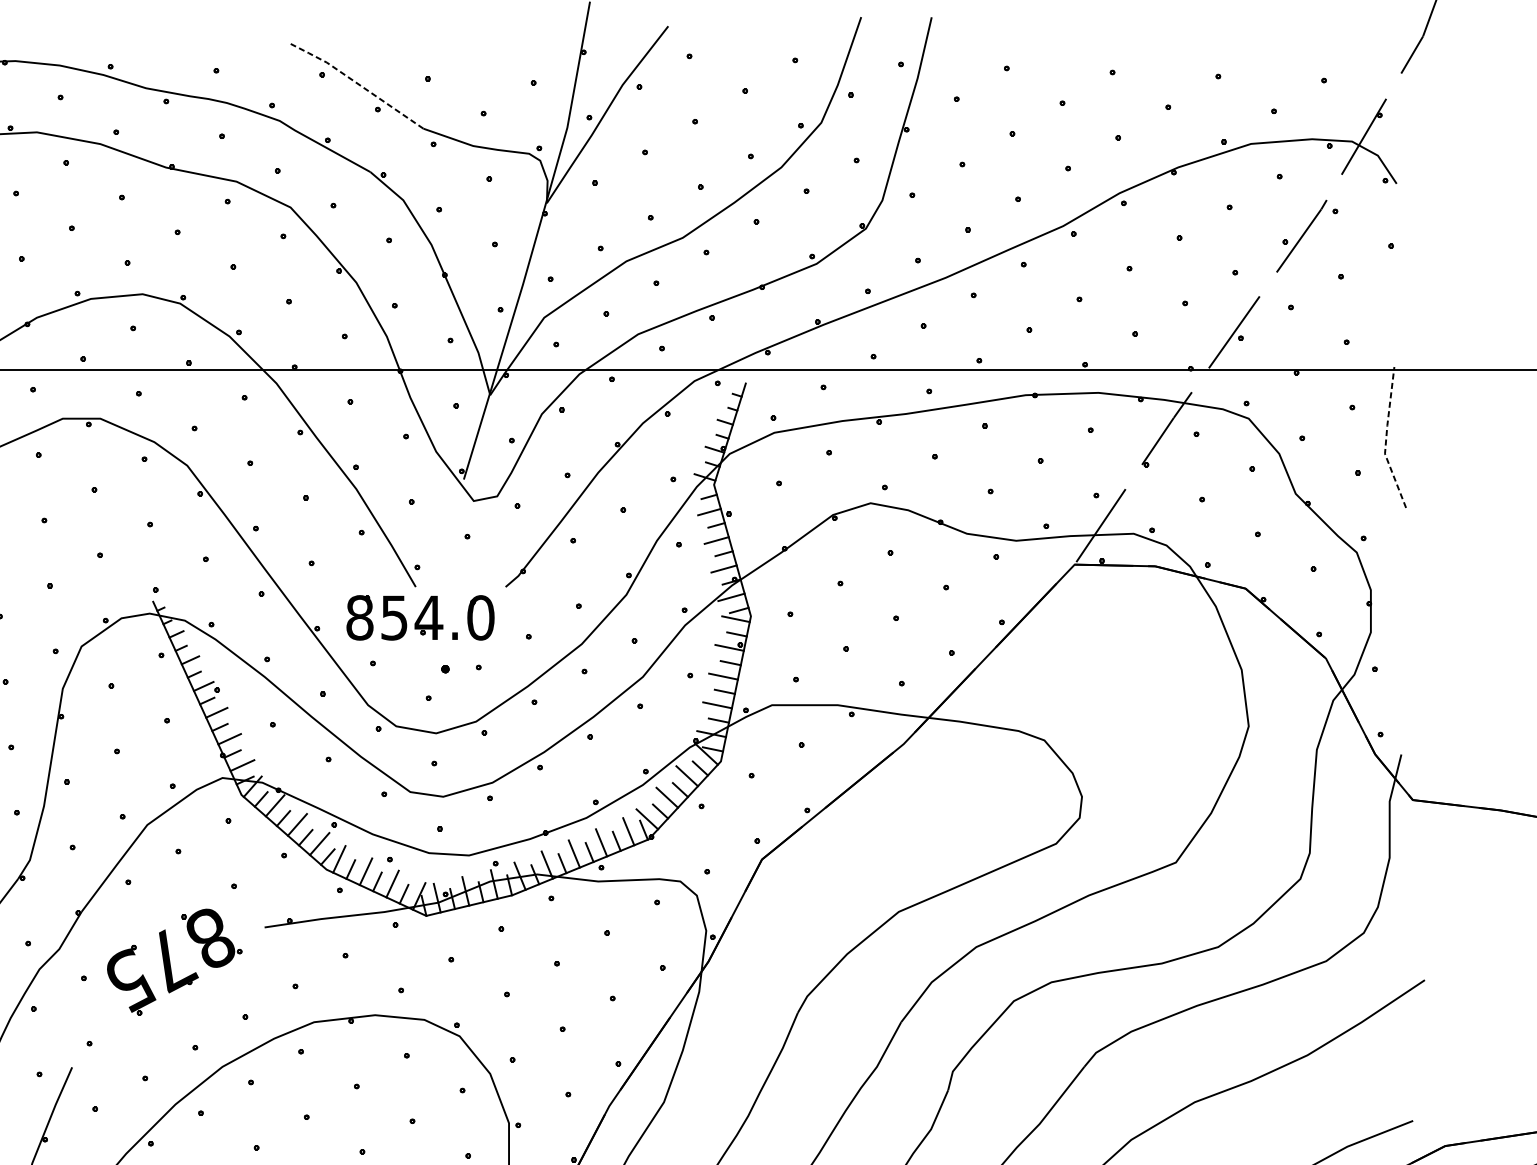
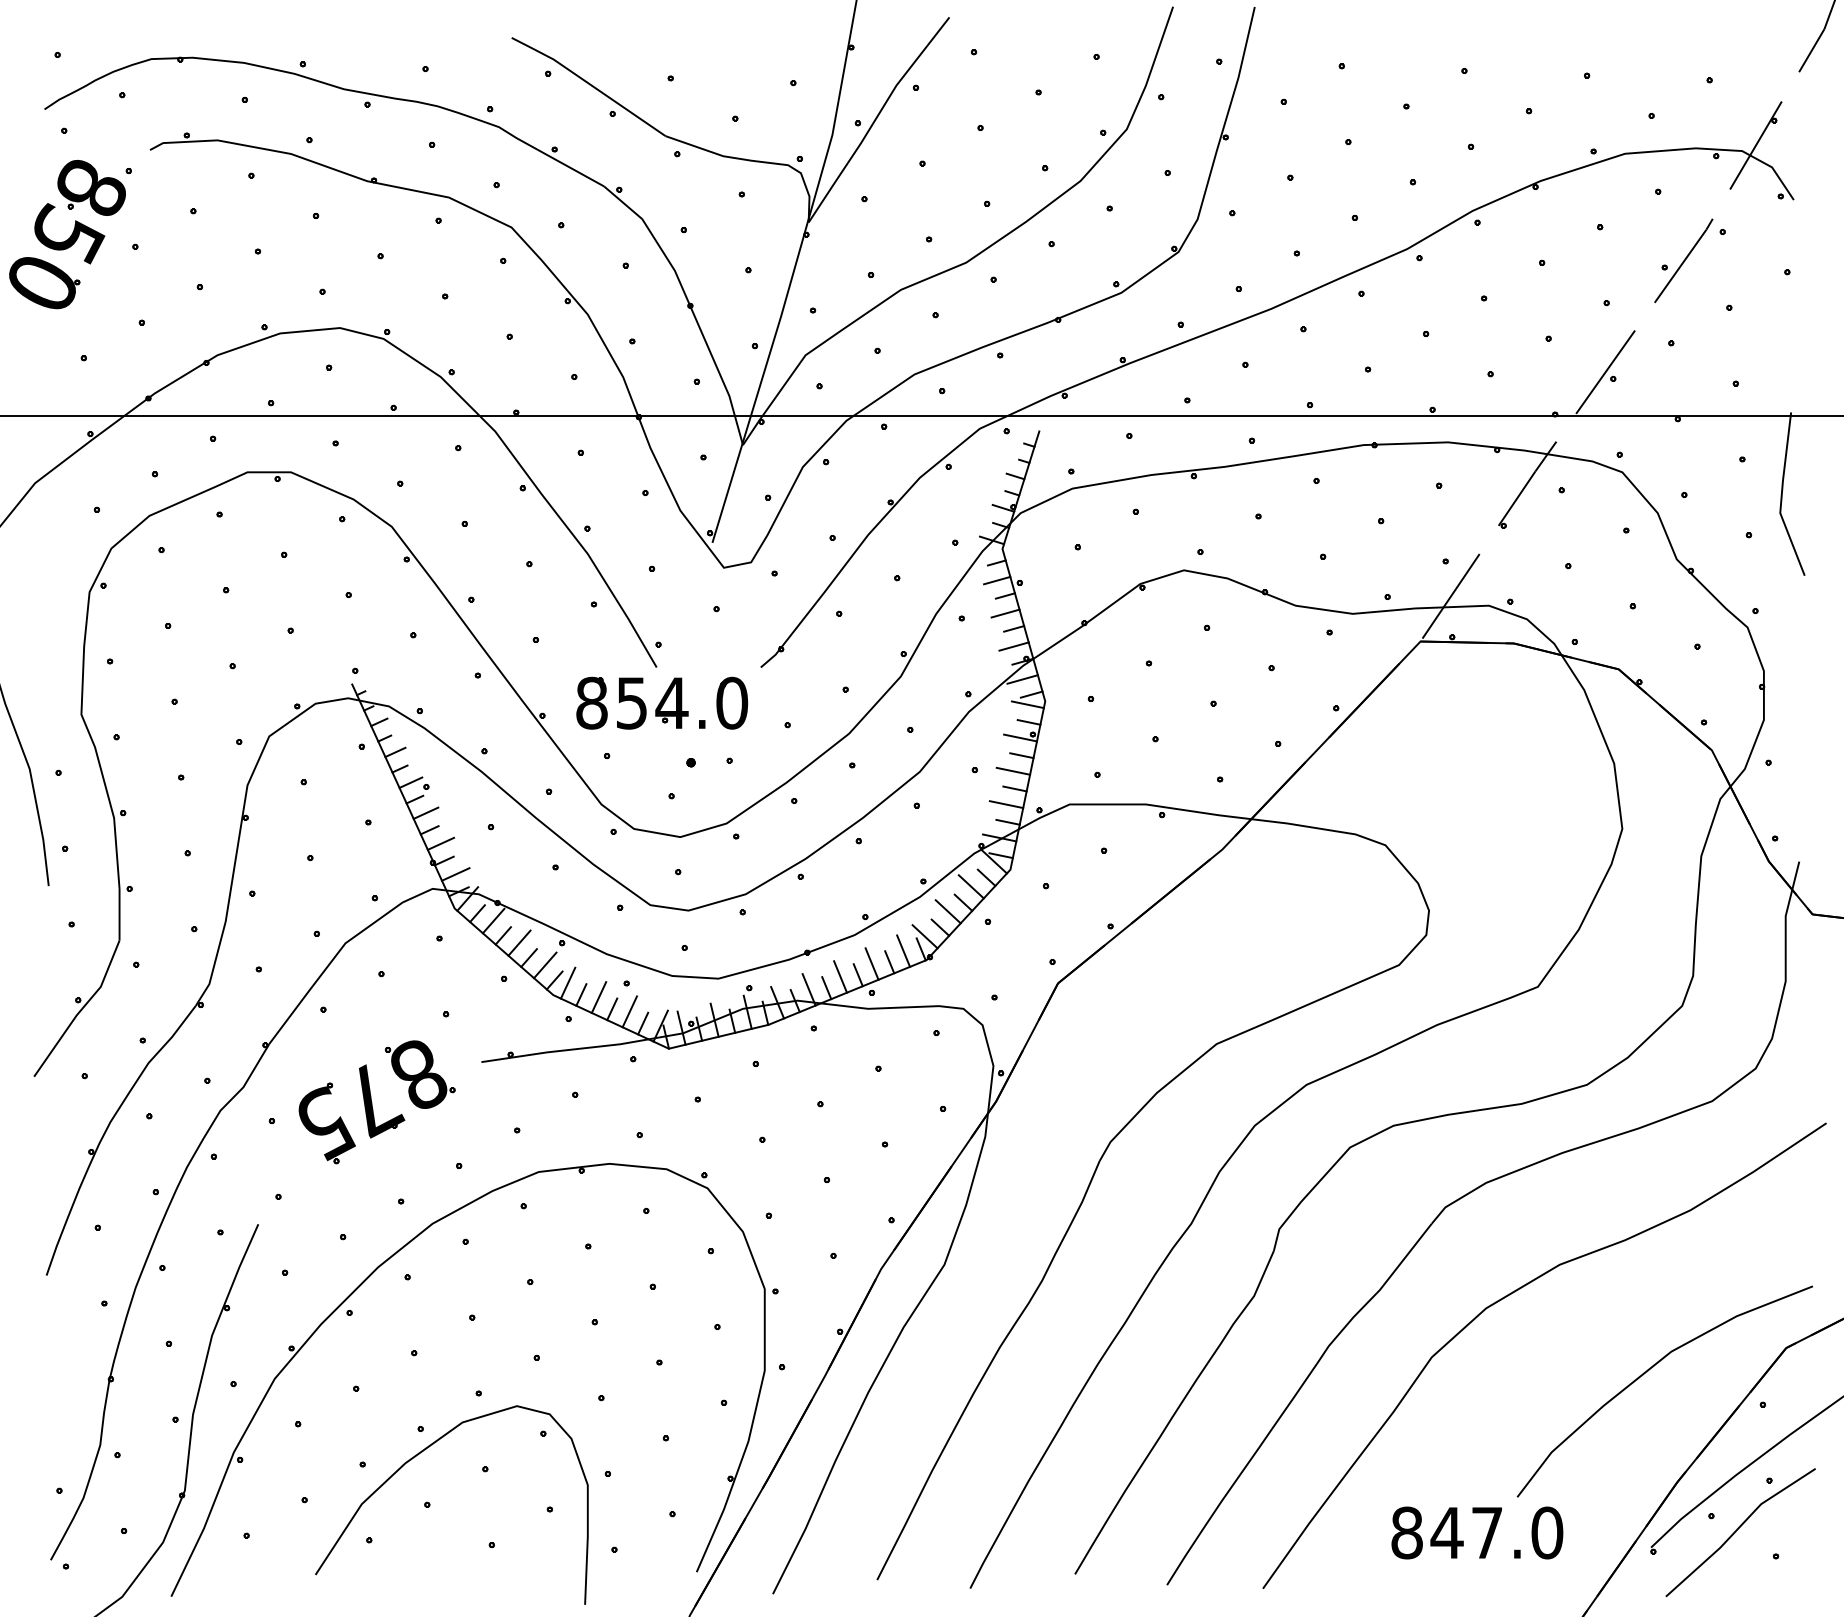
line: (357, 83) -> (589, 83), dashed -> solid
line: (1386, 439) -> (1781, 496), dashed -> solid

